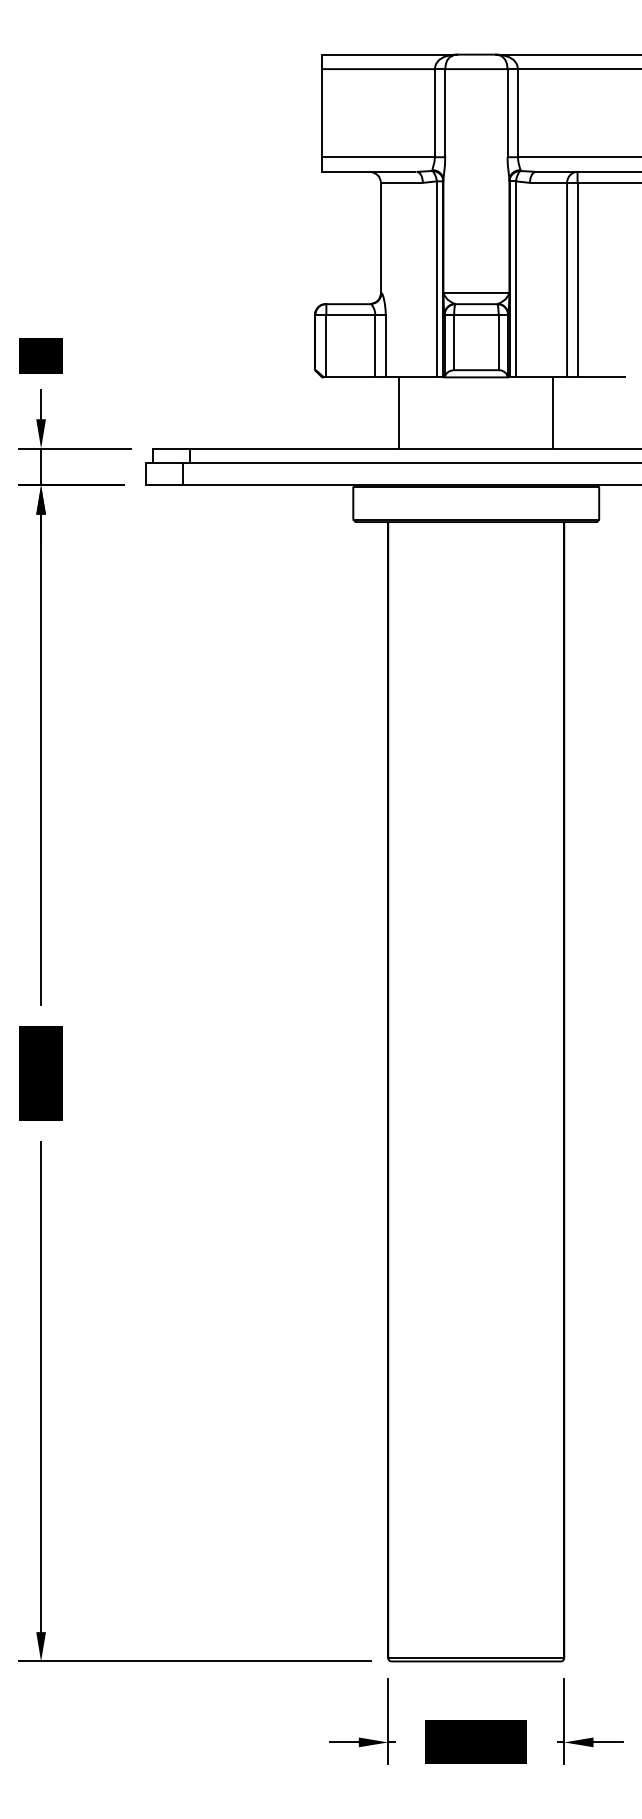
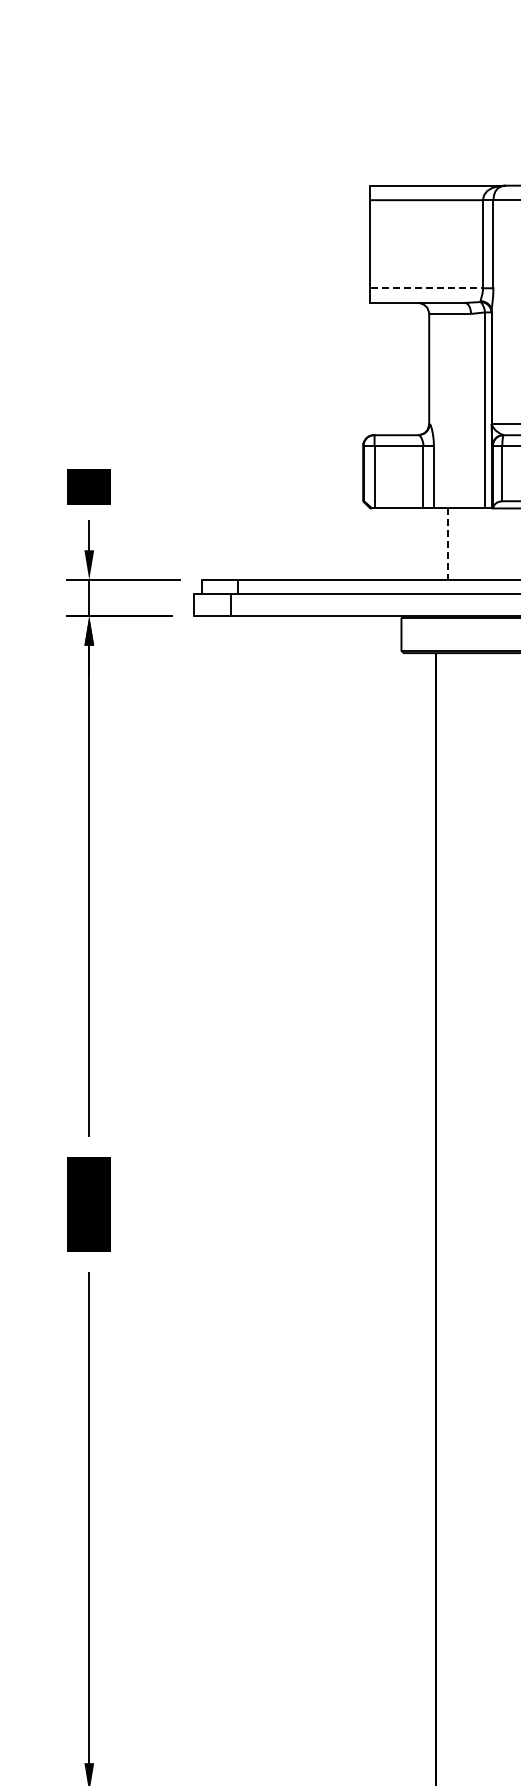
line: (379, 157) -> (427, 288), solid -> dashed
line: (399, 412) -> (447, 543), solid -> dashed

